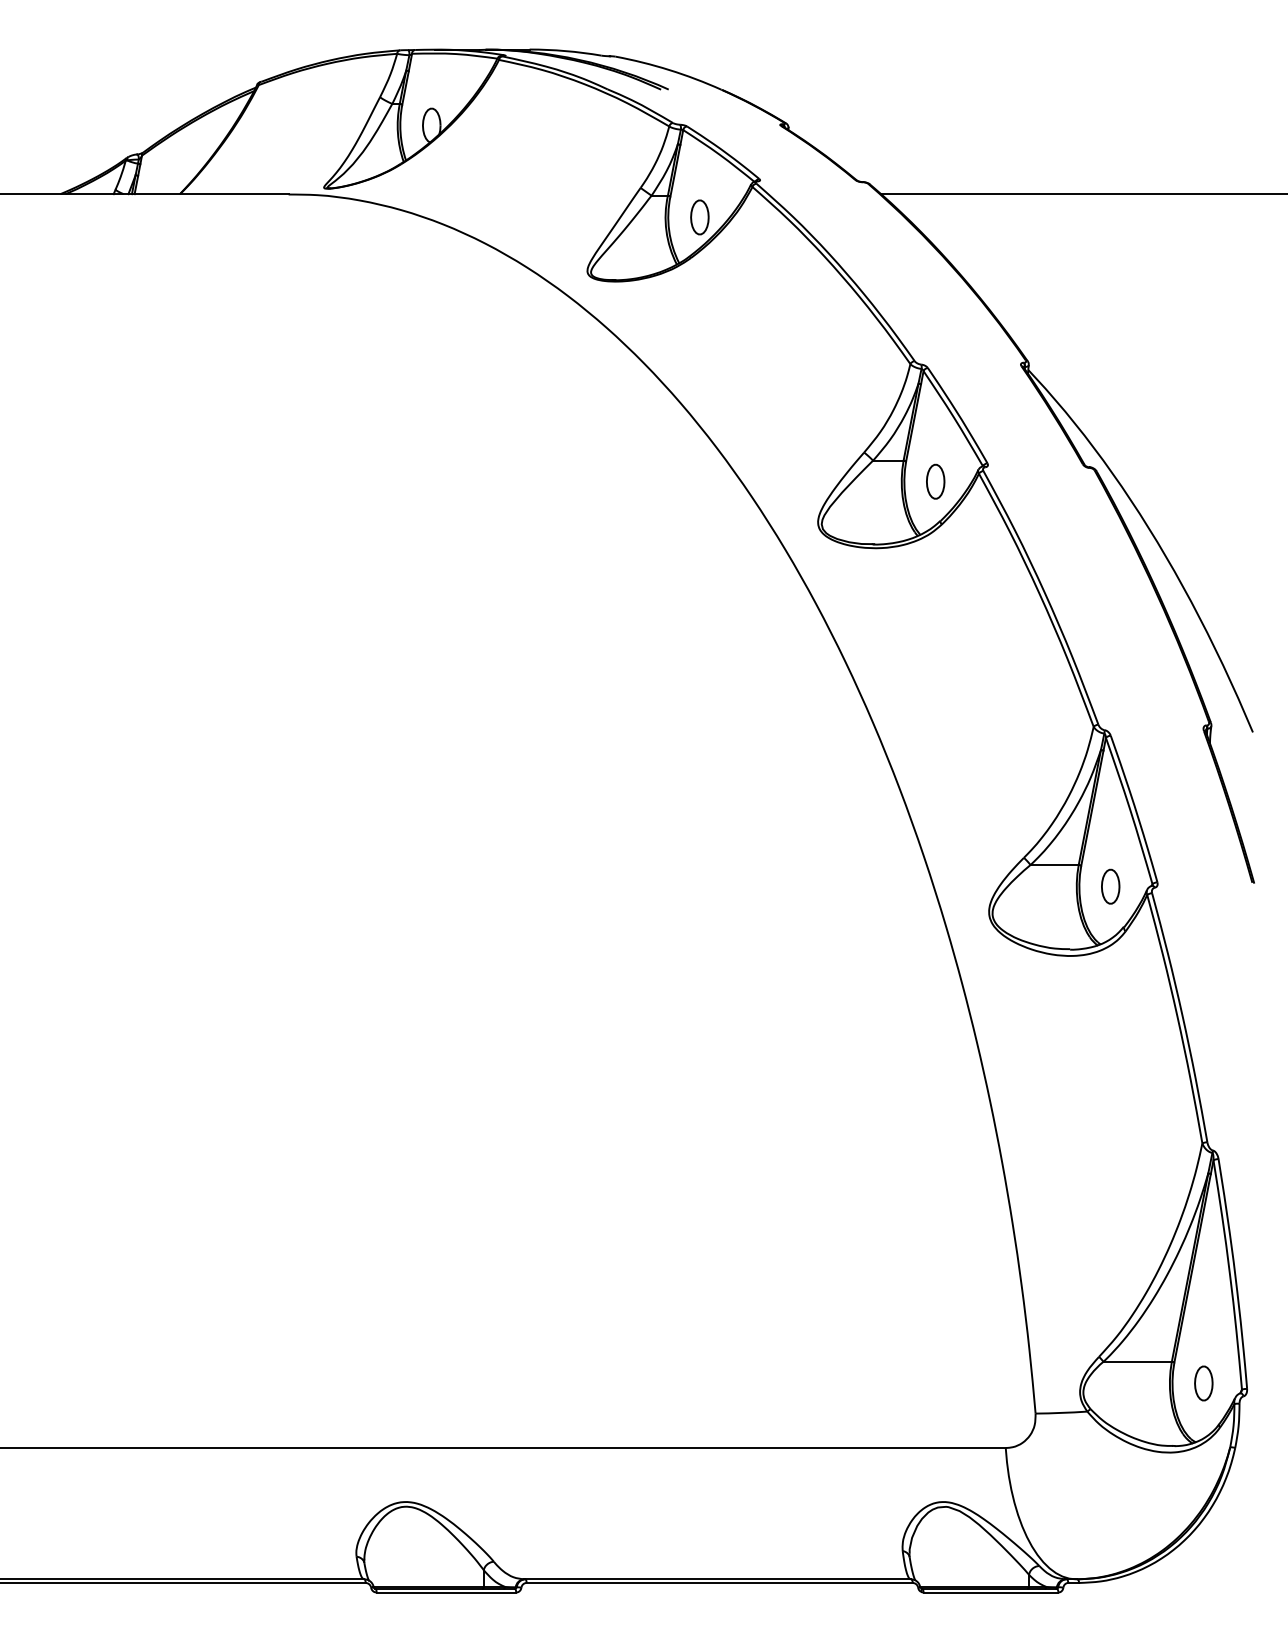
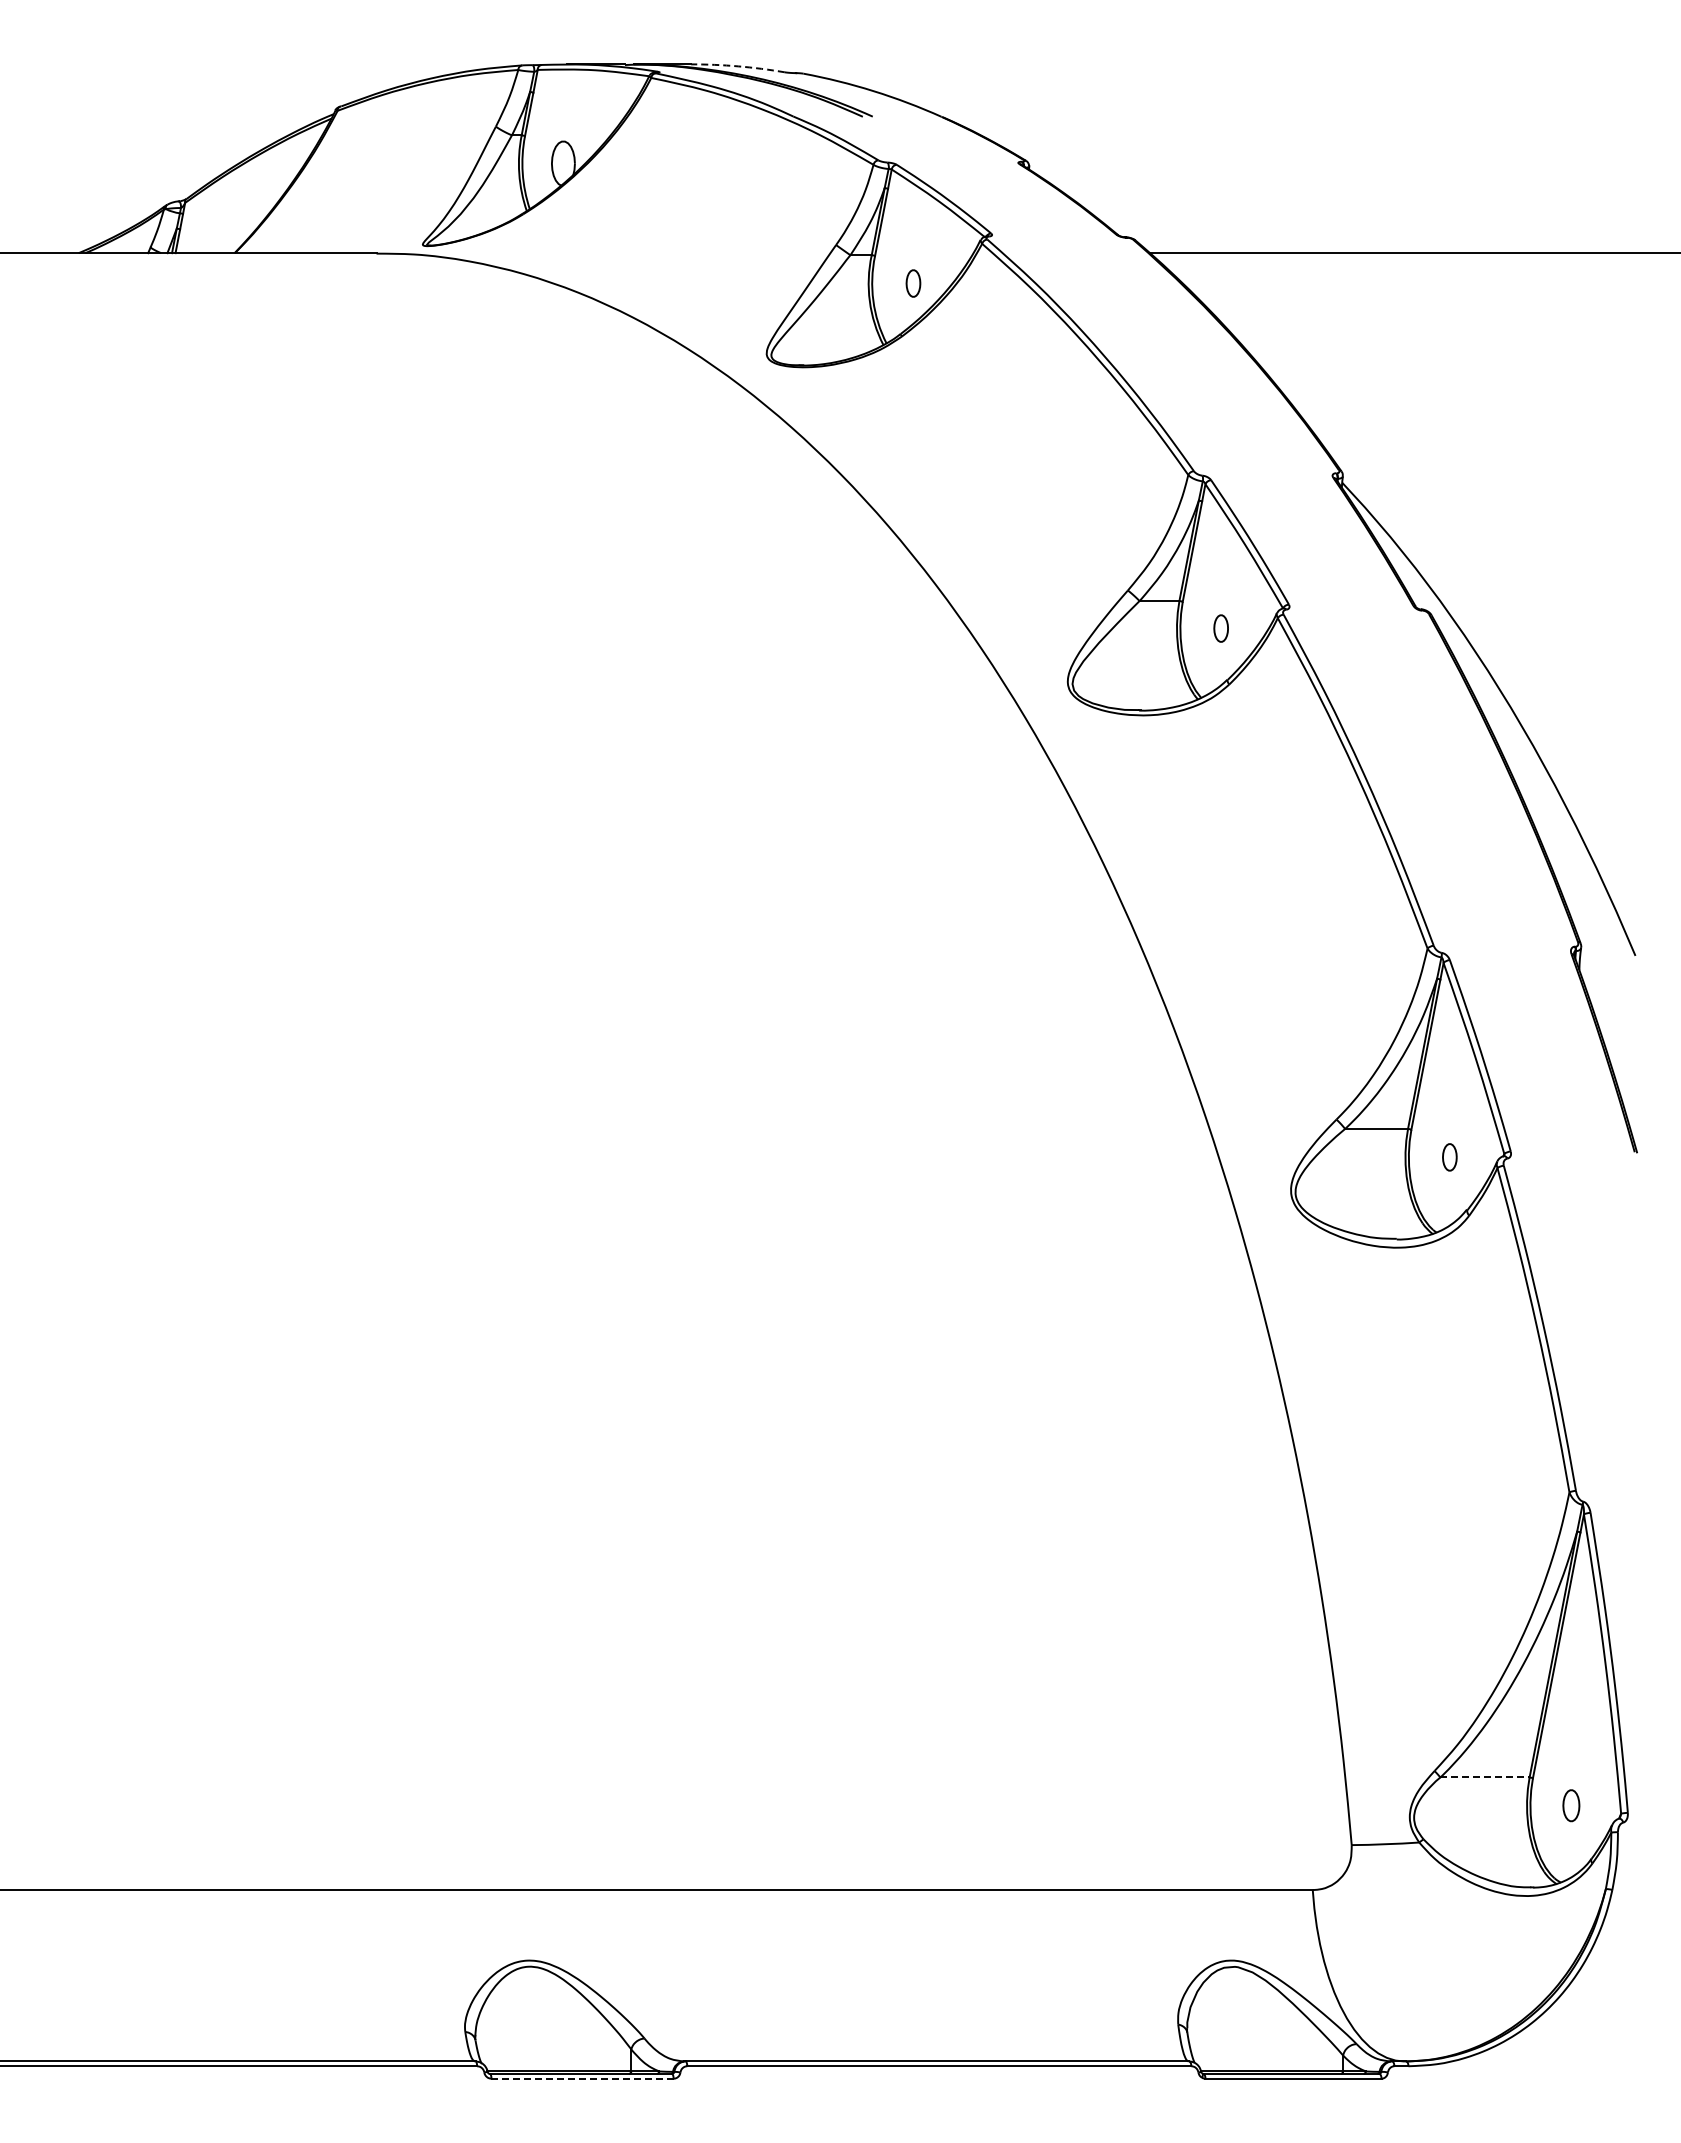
arc: (565, 51) -> (738, 66), solid -> dashed
part: (699, 217) -> (913, 283), size x0.6
part: (935, 481) -> (1220, 628), size x0.6
part: (1110, 886) -> (1449, 1157), size x0.6
line: (1138, 1361) -> (1485, 1777), solid -> dashed
part: (1203, 1383) -> (1571, 1805), size x0.7
line: (447, 1592) -> (583, 2078), solid -> dashed

